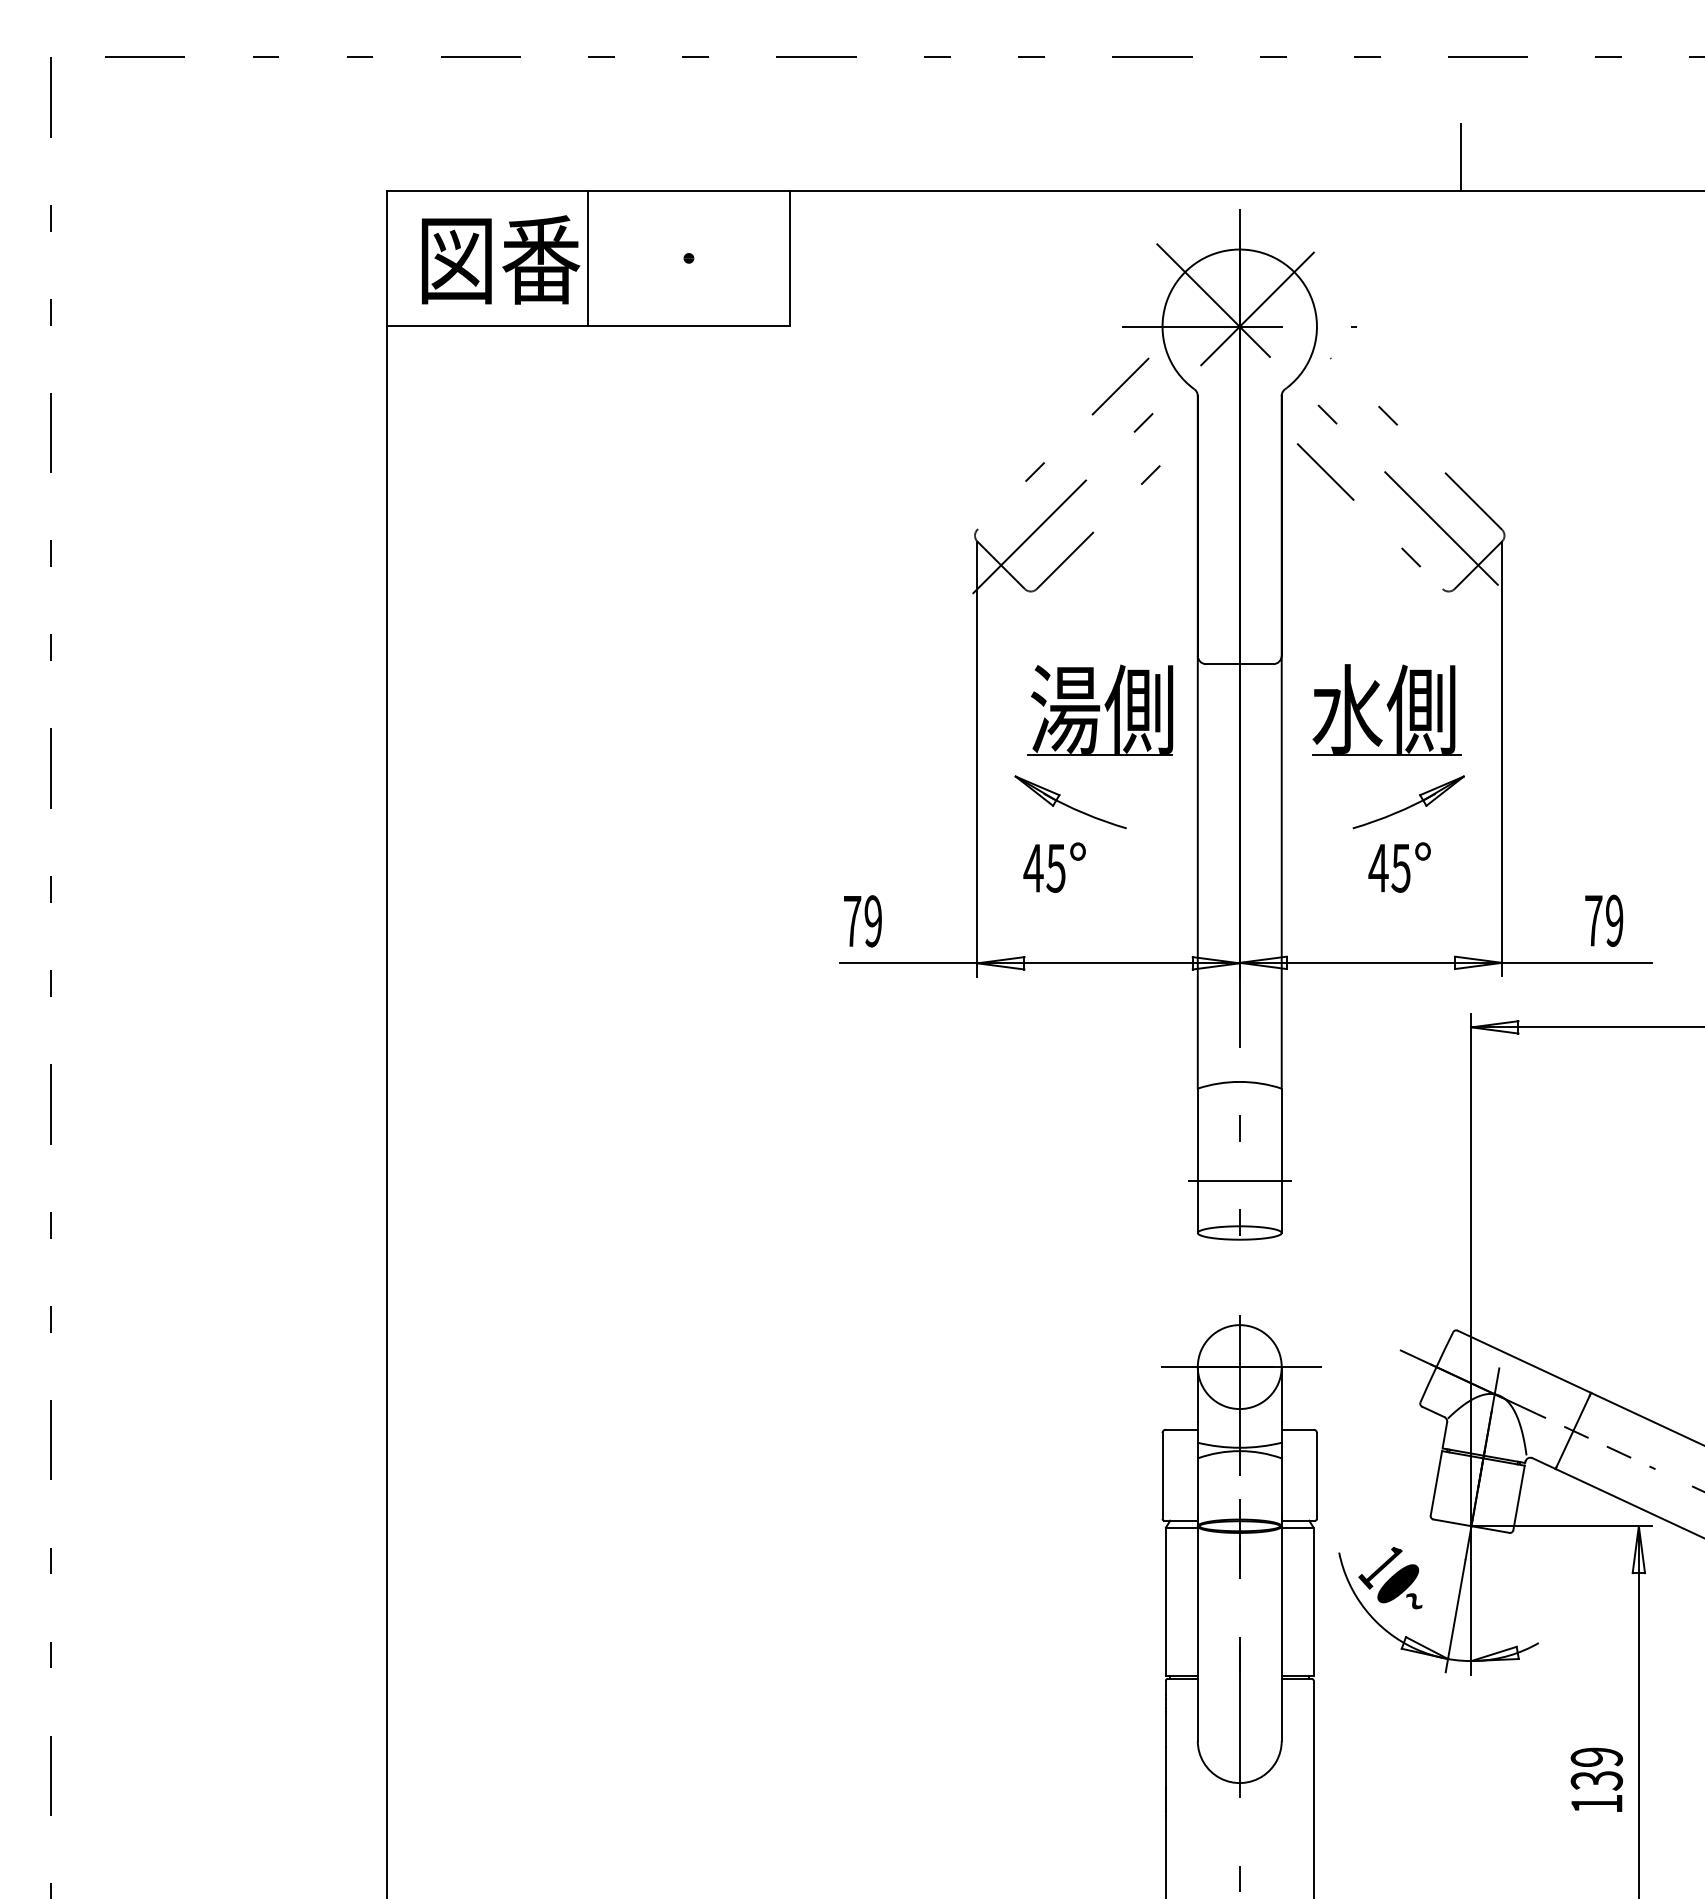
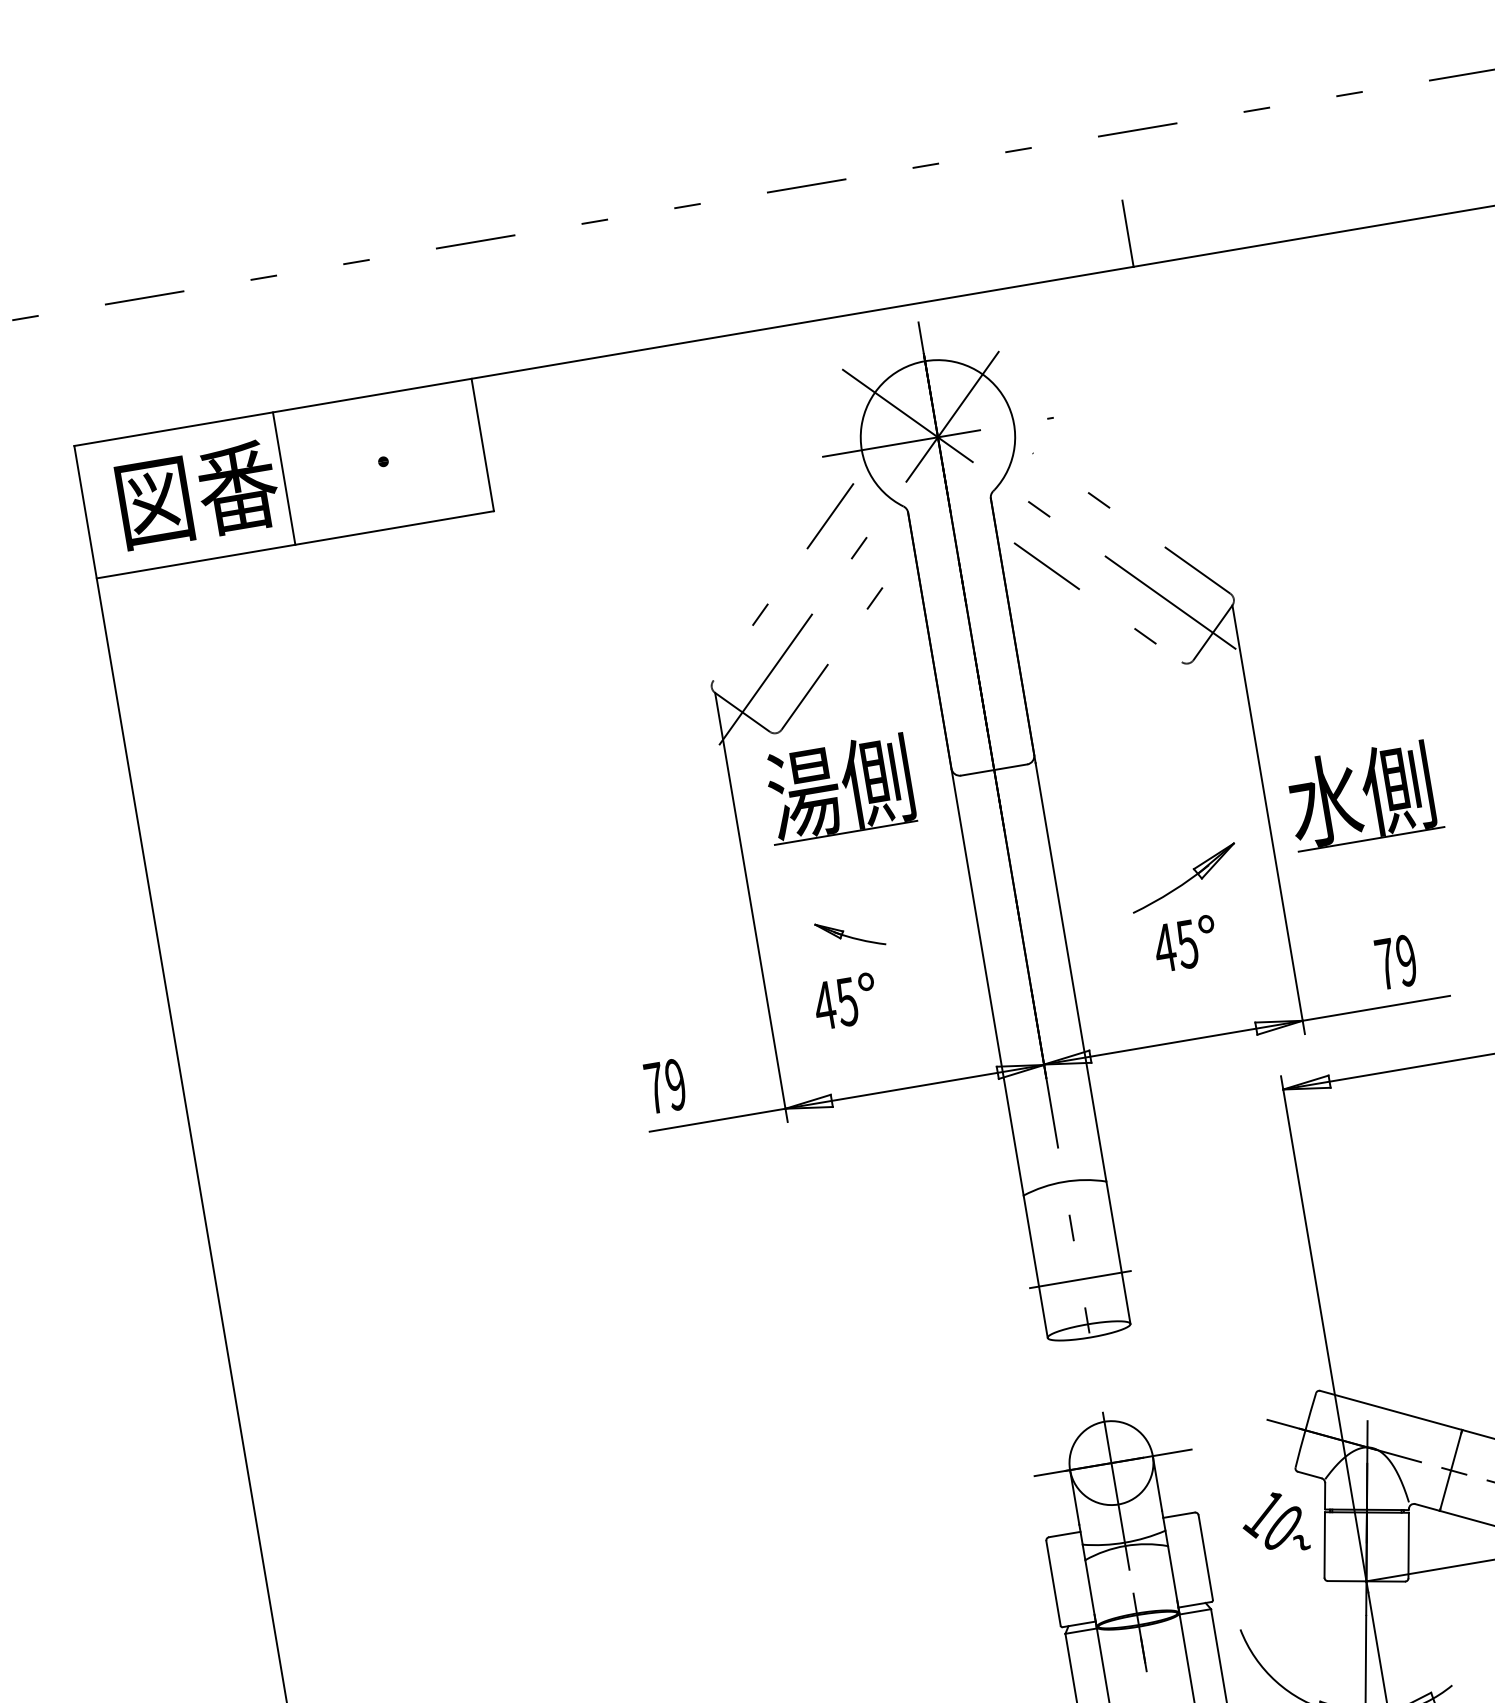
part: (1100, 709) -> (838, 787), moved
part: (1386, 709) -> (1363, 794), moved
part: (1070, 802) -> (850, 934), size x0.6
text: (1390, 1577) -> (1274, 1523), moved

